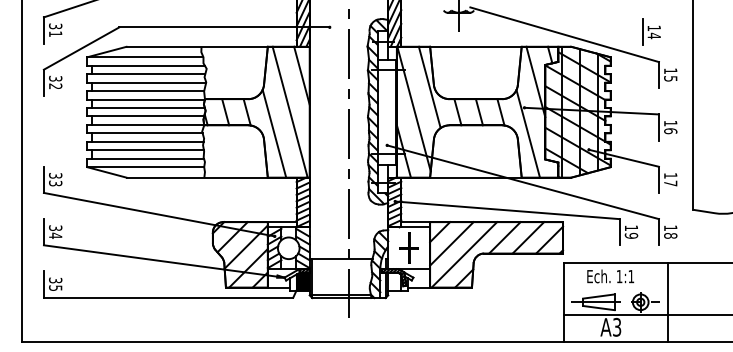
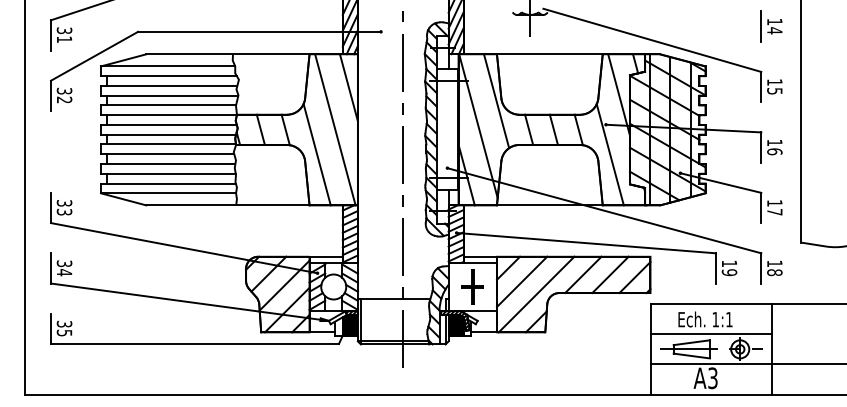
part: (651, 32) -> (771, 26), moved
hatch: (394, 281) -> (455, 325), added
line: (615, 289) -> (711, 334), added

